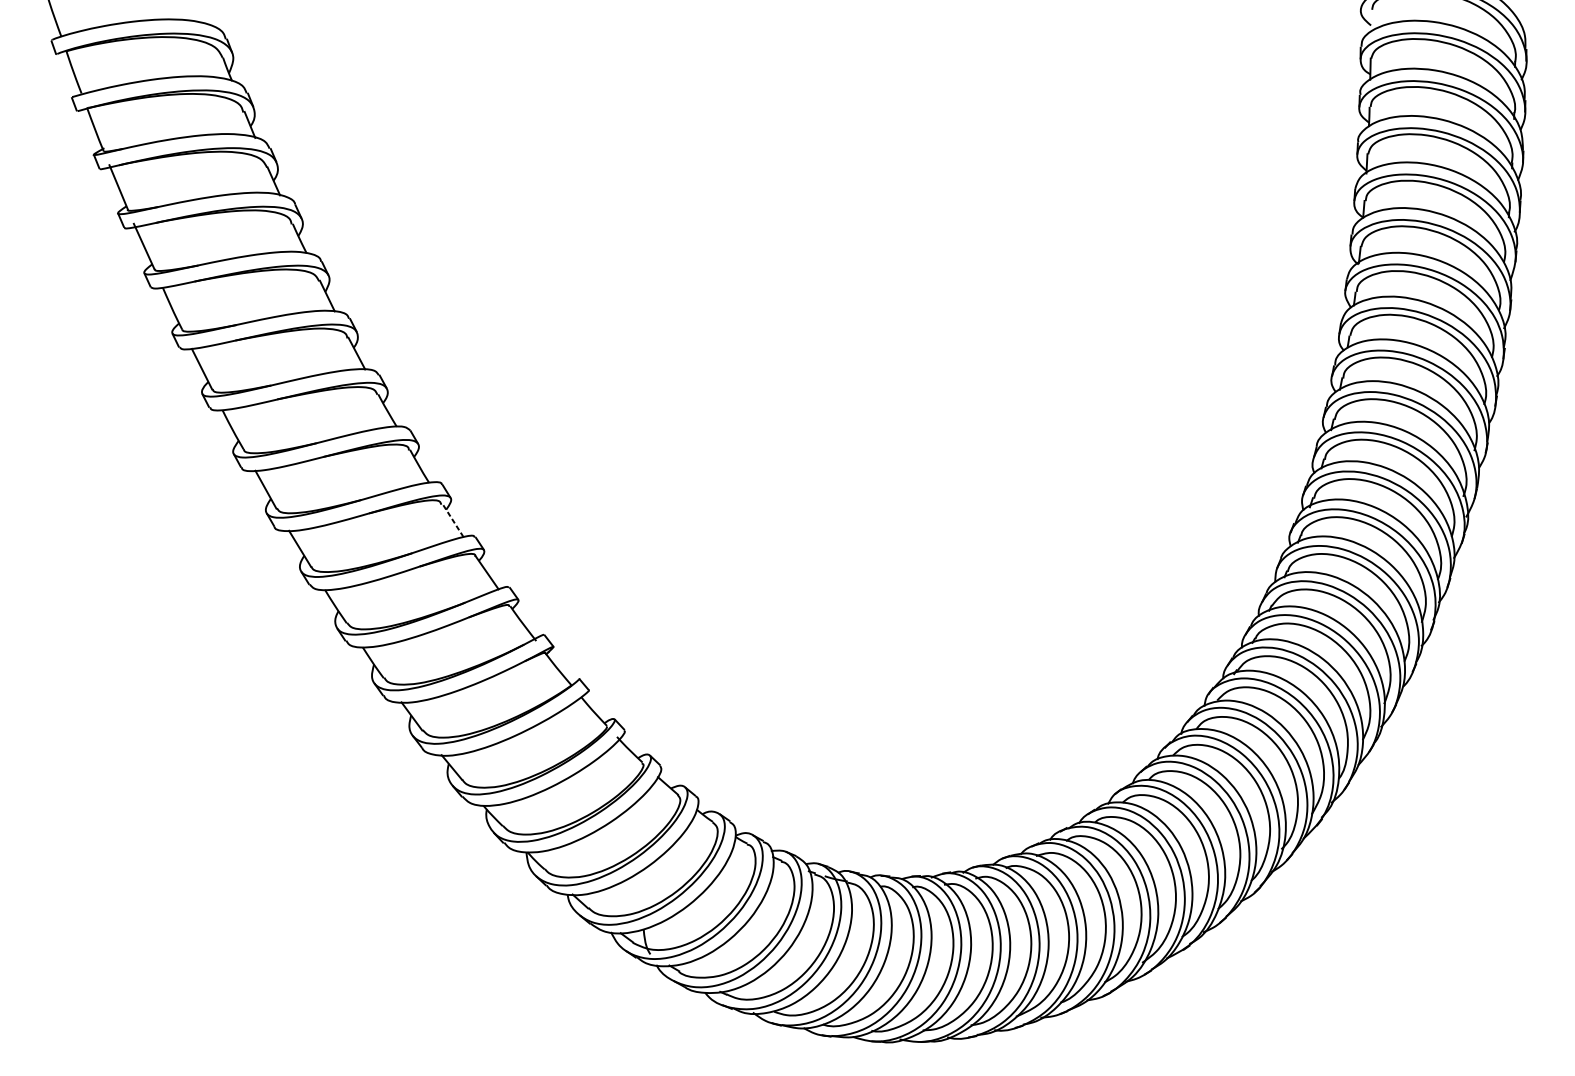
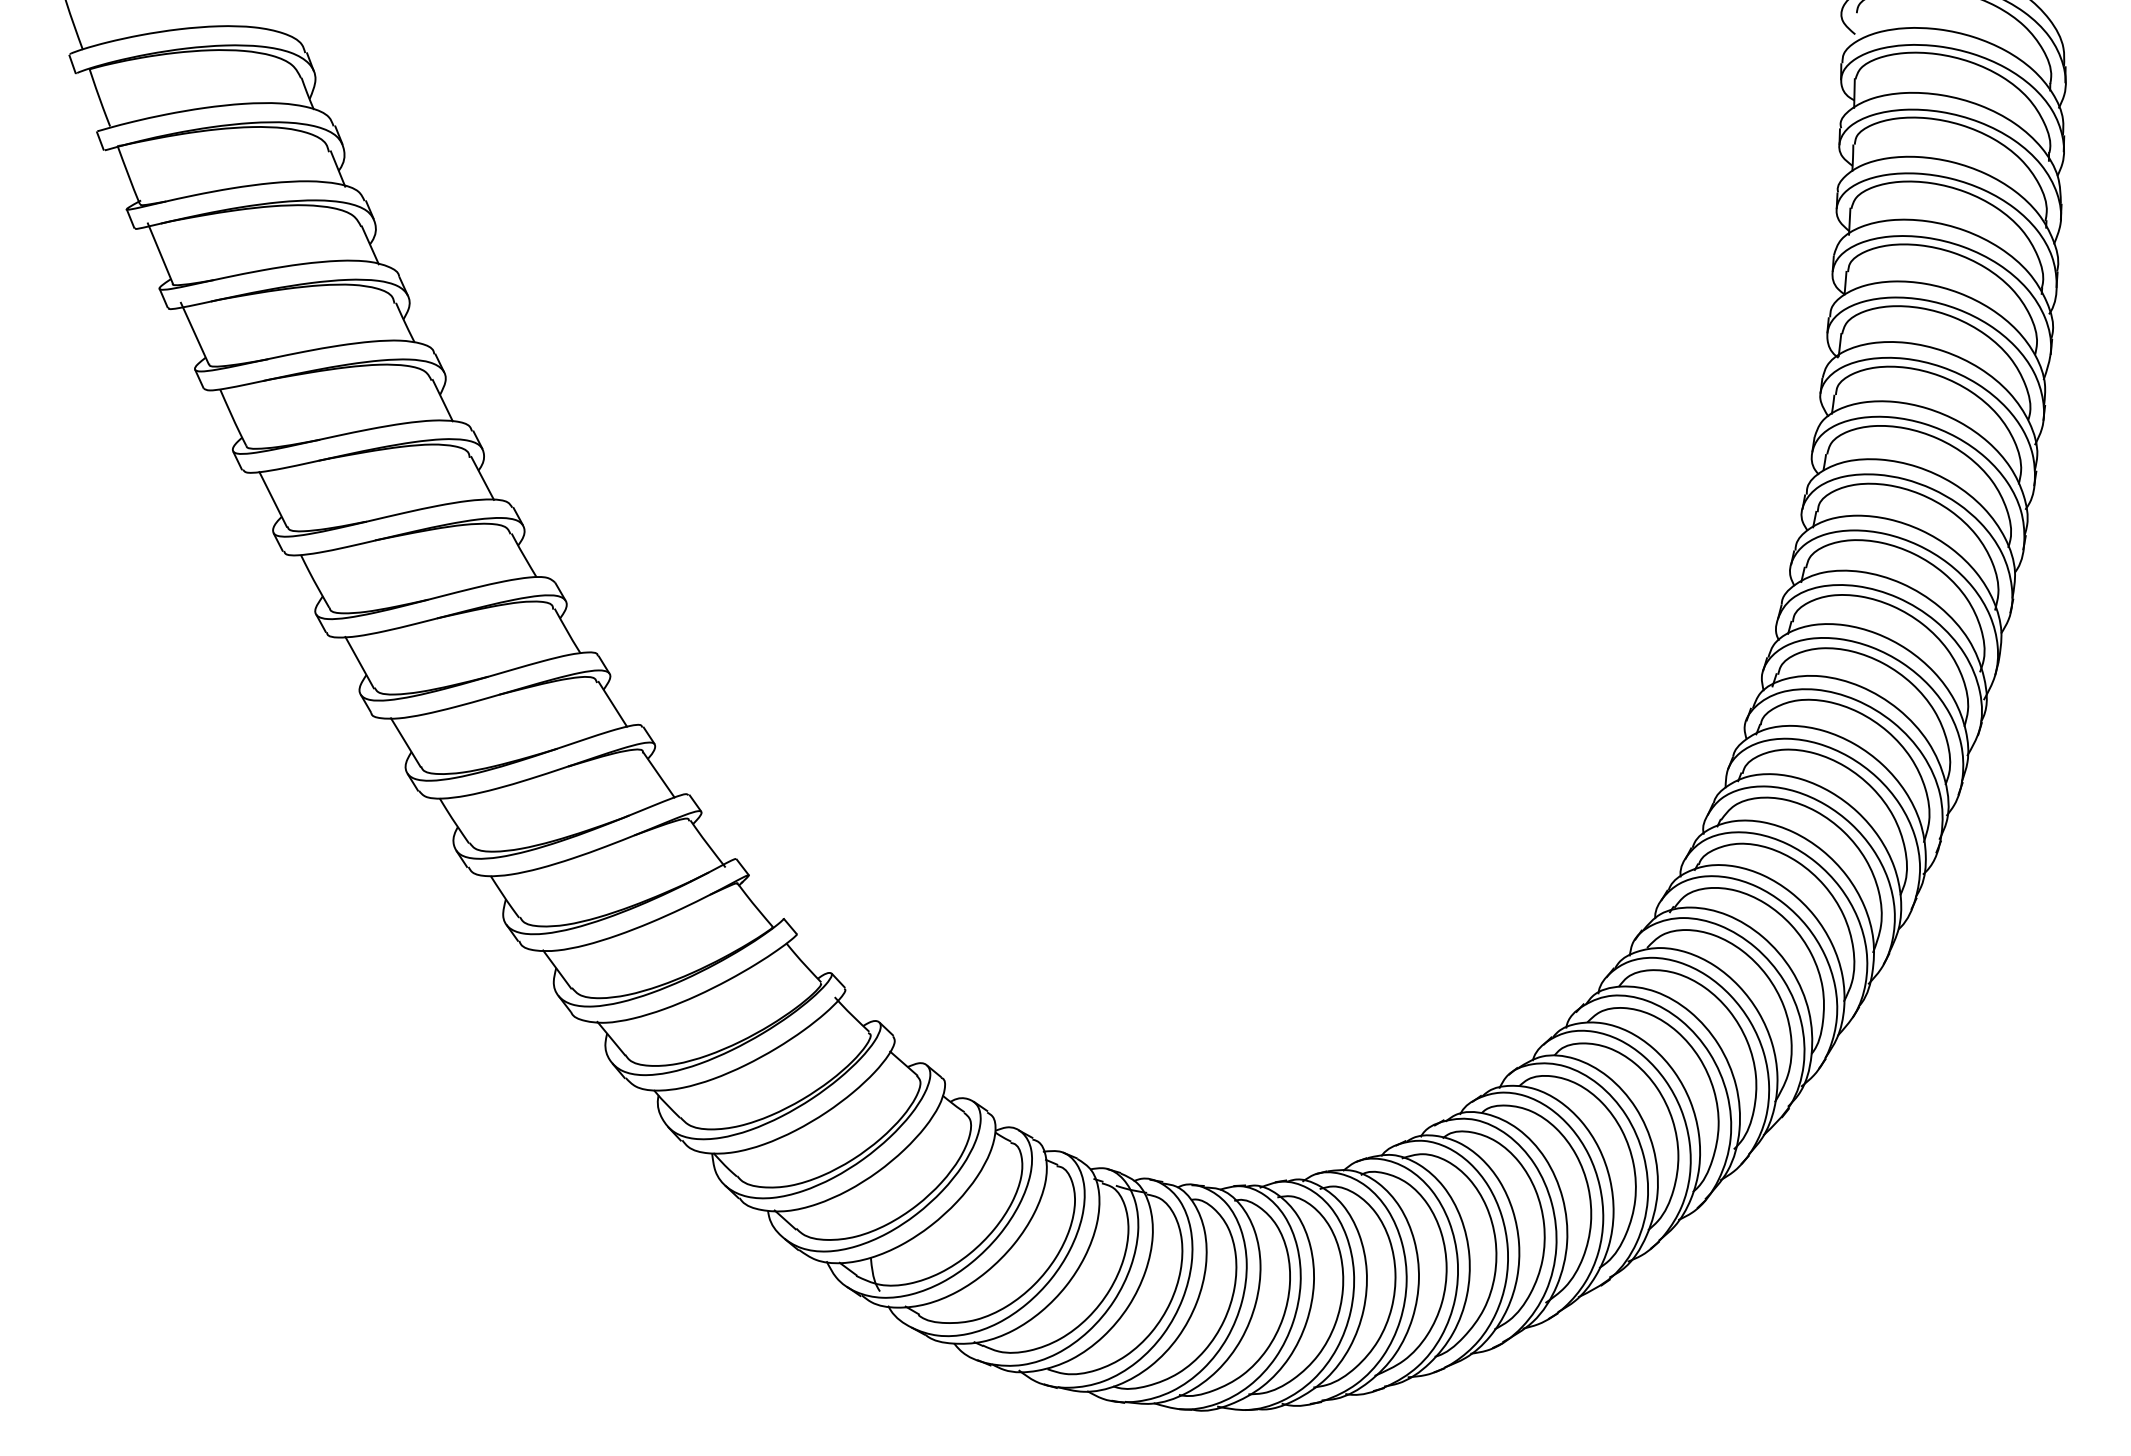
line: (452, 520) -> (612, 704), dashed -> solid

